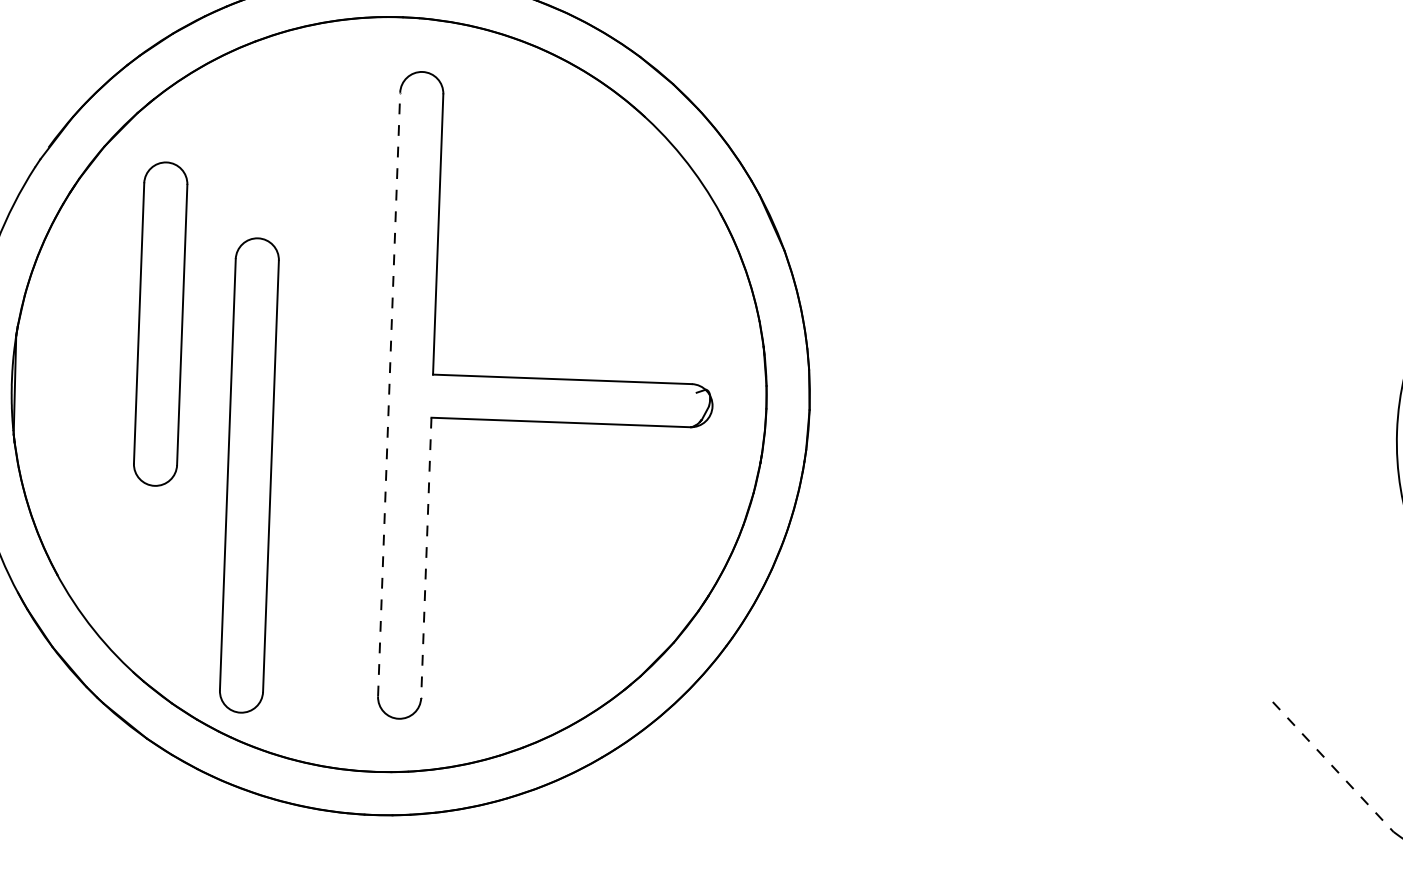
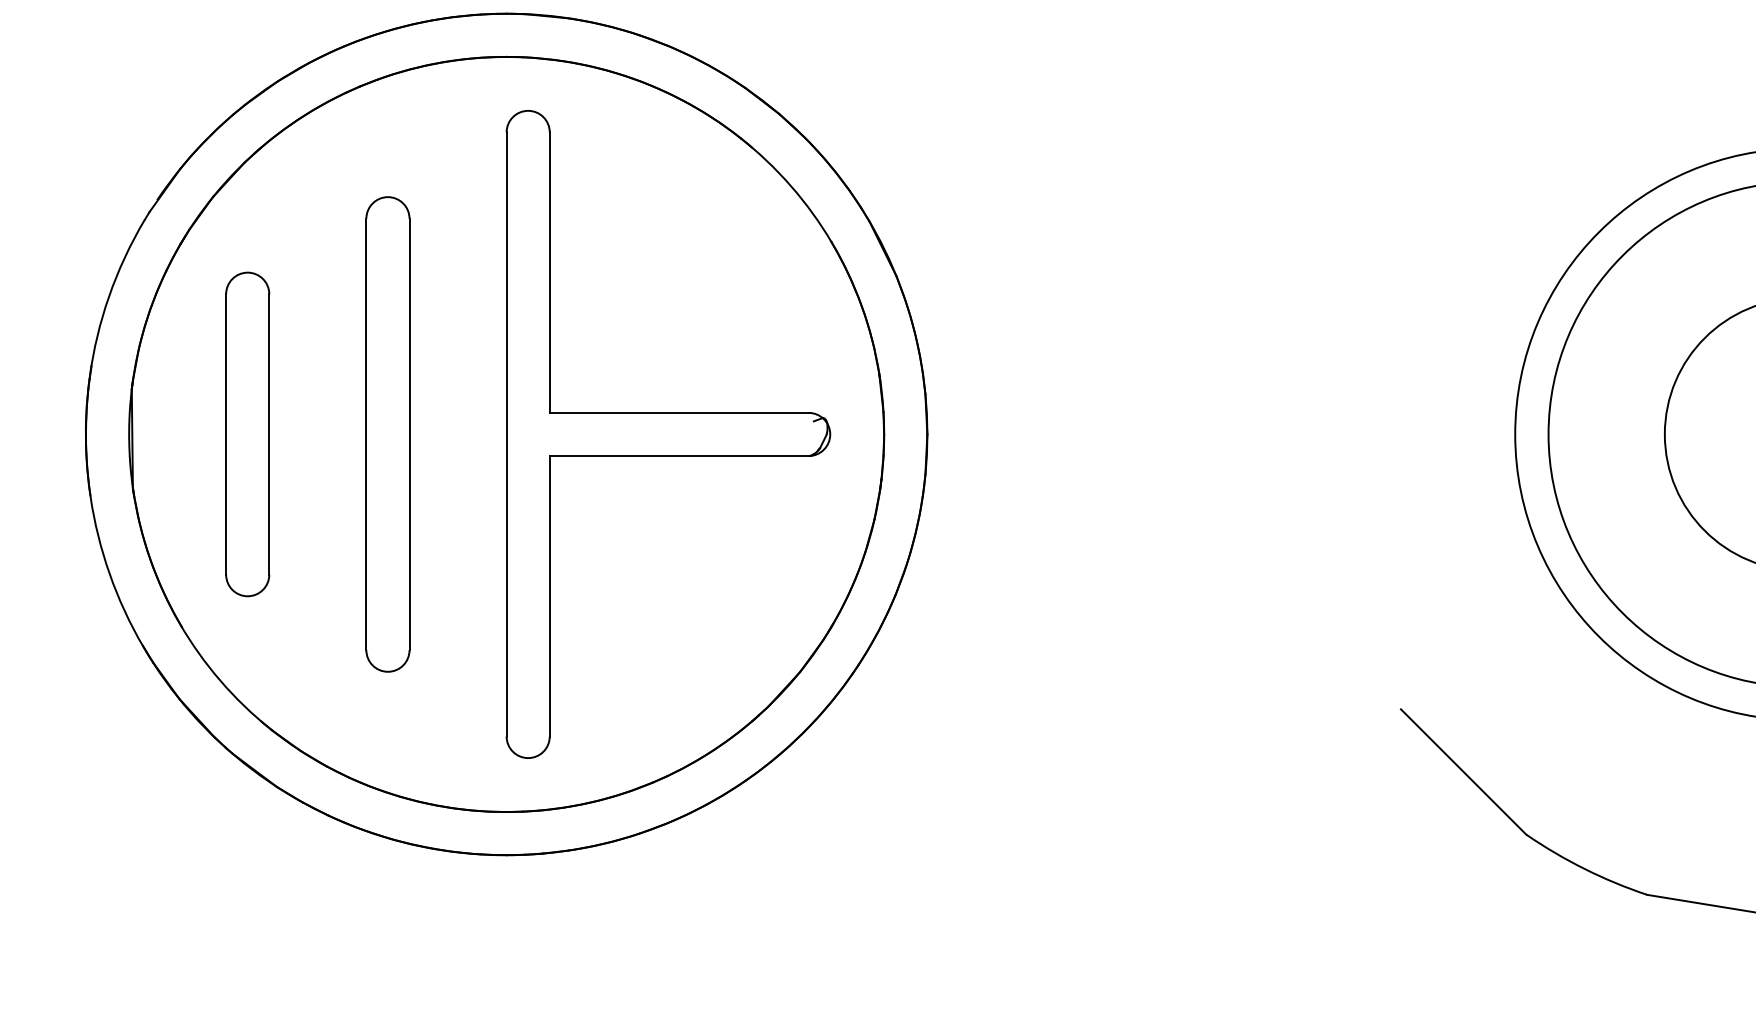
part: (160, 324) -> (247, 434), moved
line: (389, 393) -> (506, 433), dashed -> solid
part: (248, 475) -> (387, 434), moved
line: (426, 558) -> (549, 596), dashed -> solid
line: (1332, 767) -> (1463, 772), dashed -> solid

